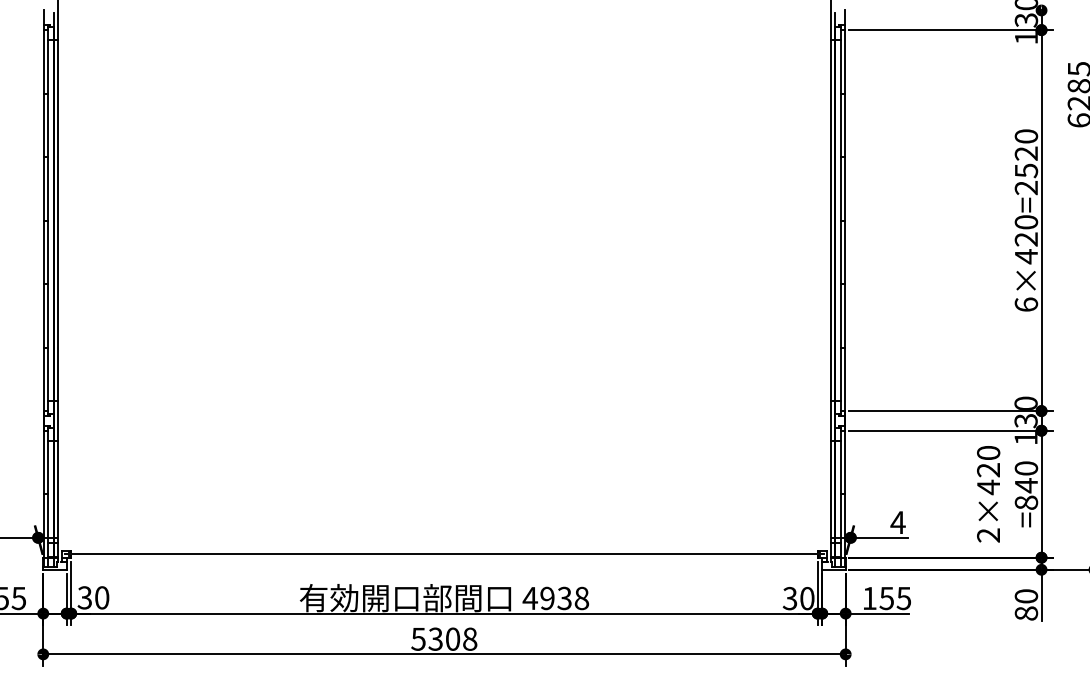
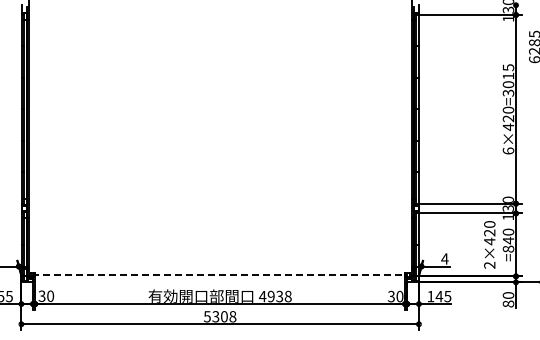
text: (1026, 162) -> (508, 80), 6×420=2520 -> 6×420=3015
line: (445, 553) -> (220, 274), solid -> dashed
text: (887, 598) -> (439, 296), 155 -> 145

